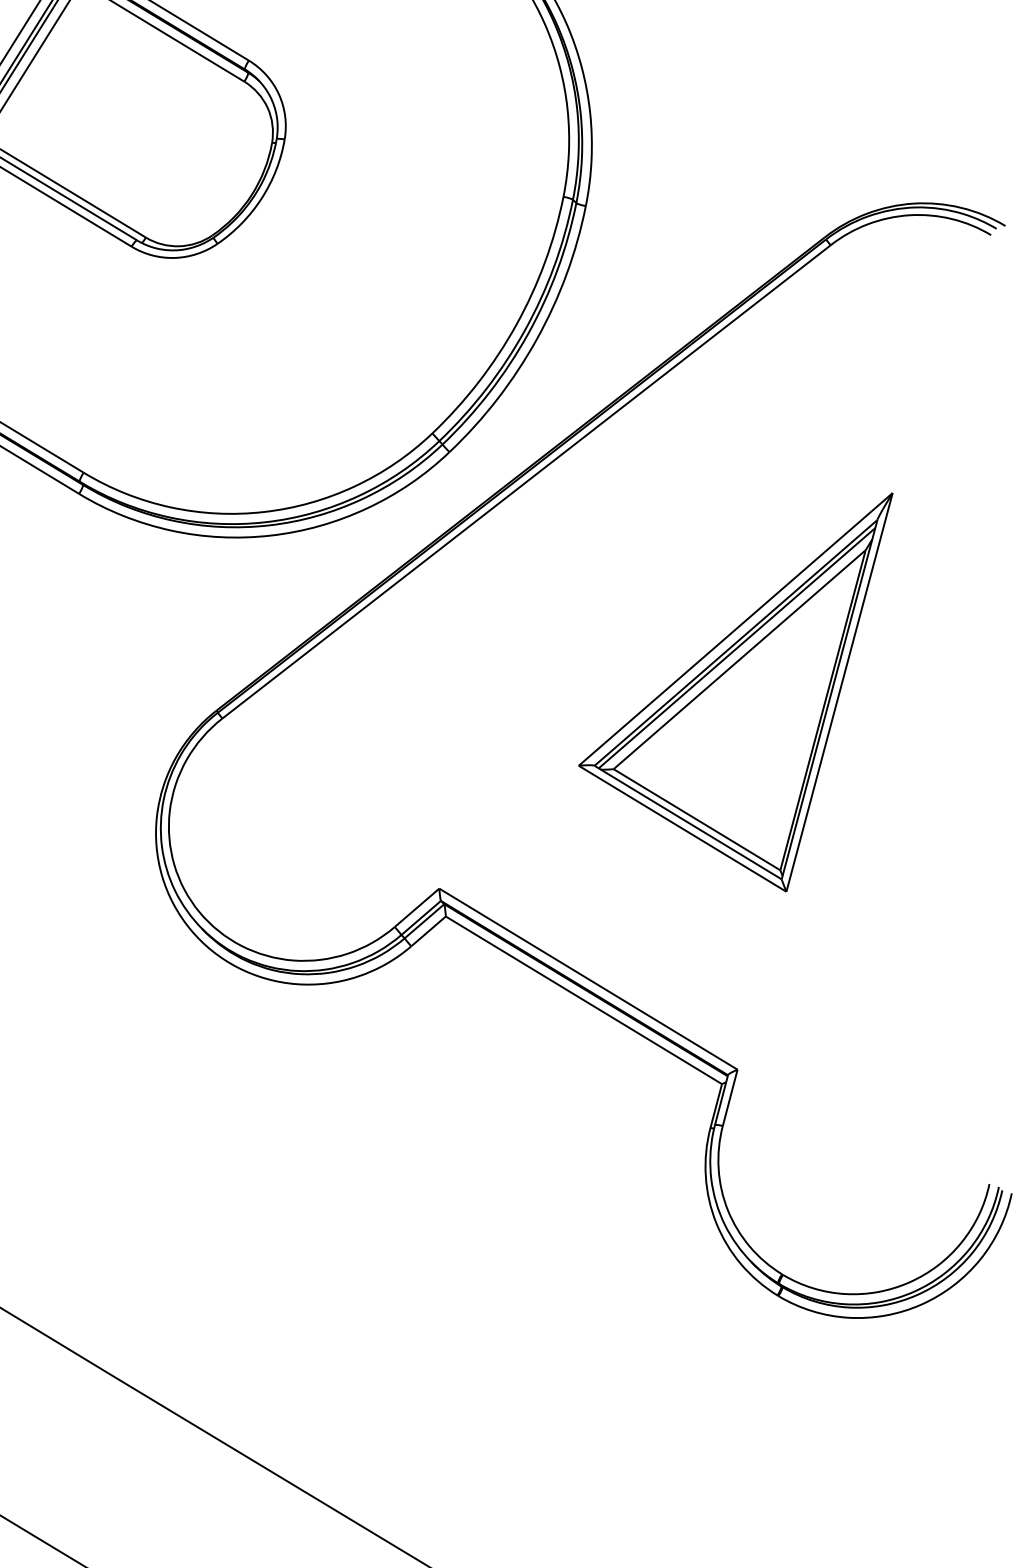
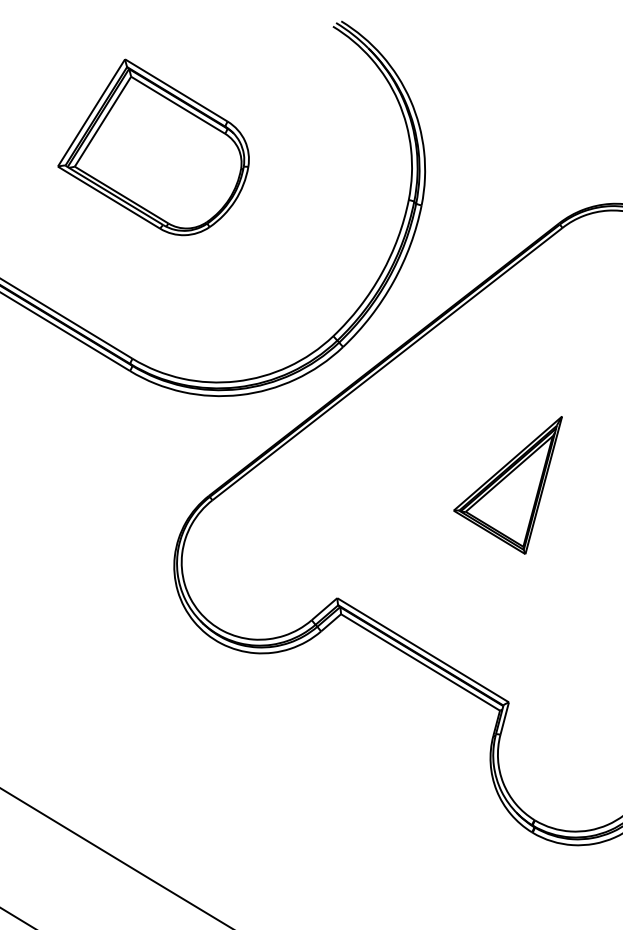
part: (735, 692) -> (507, 485), size x0.6

